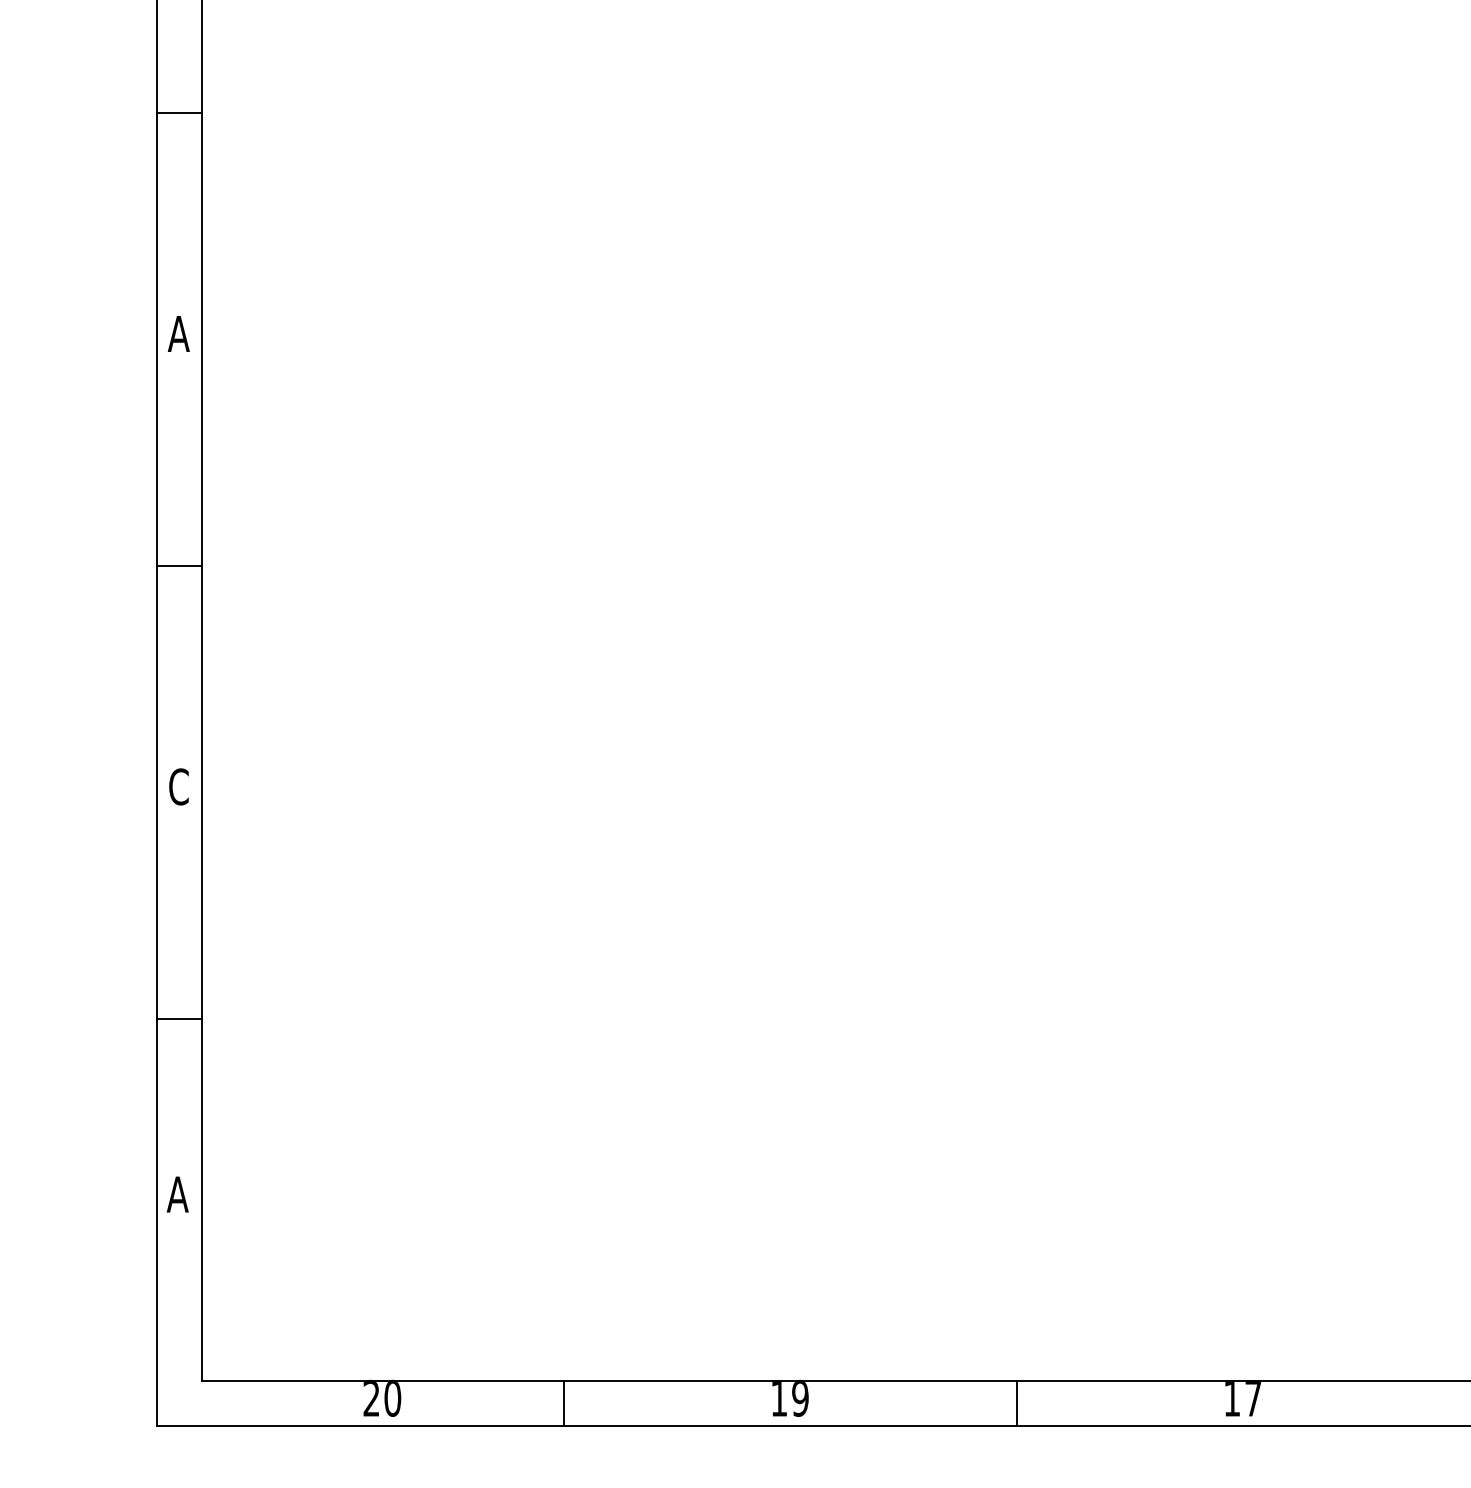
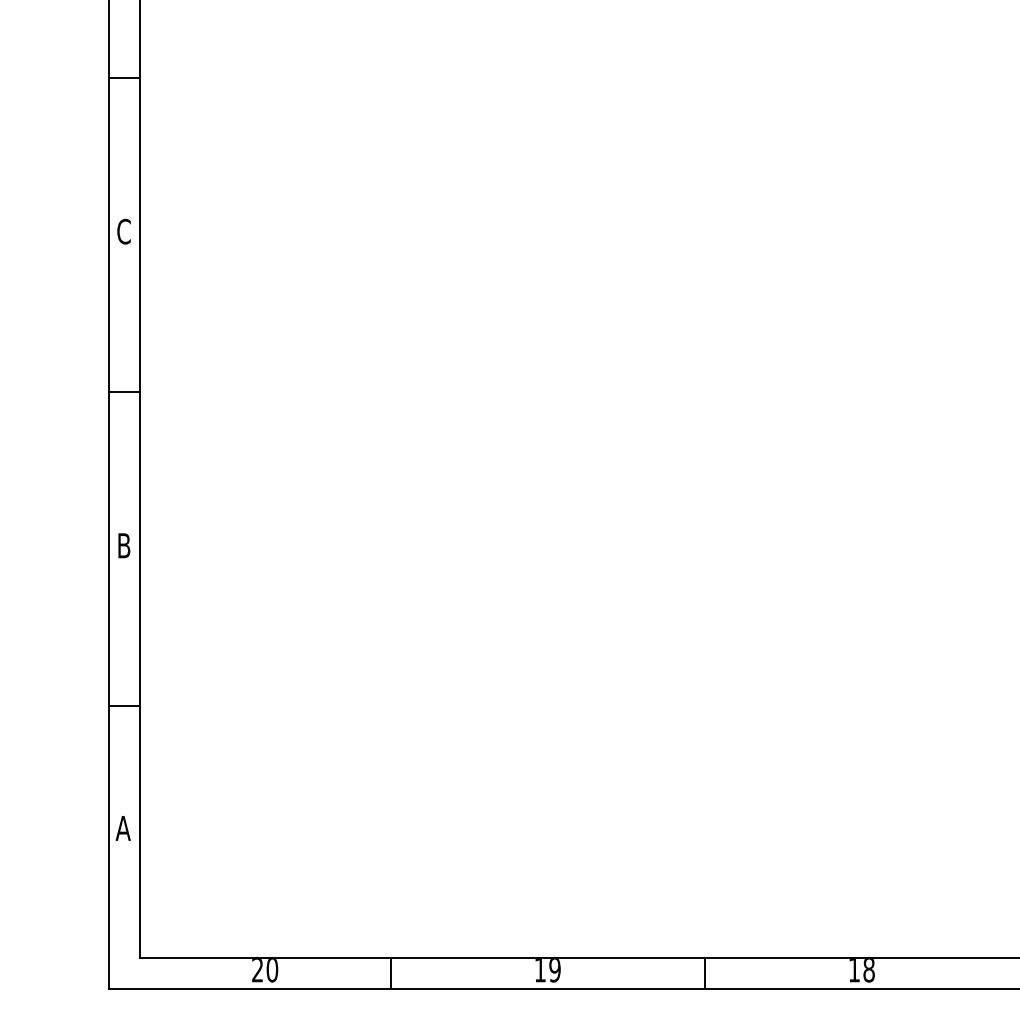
text: (178, 333) -> (123, 231), A -> C
text: (178, 786) -> (123, 545), C -> B
text: (1252, 1398) -> (868, 969), 17 -> 18

